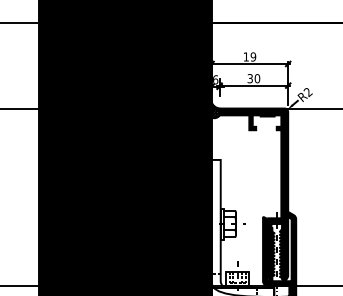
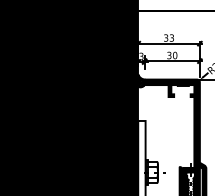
text: (249, 56) -> (168, 37), 19 -> 33
text: (215, 79) -> (141, 56), 6 -> 3

